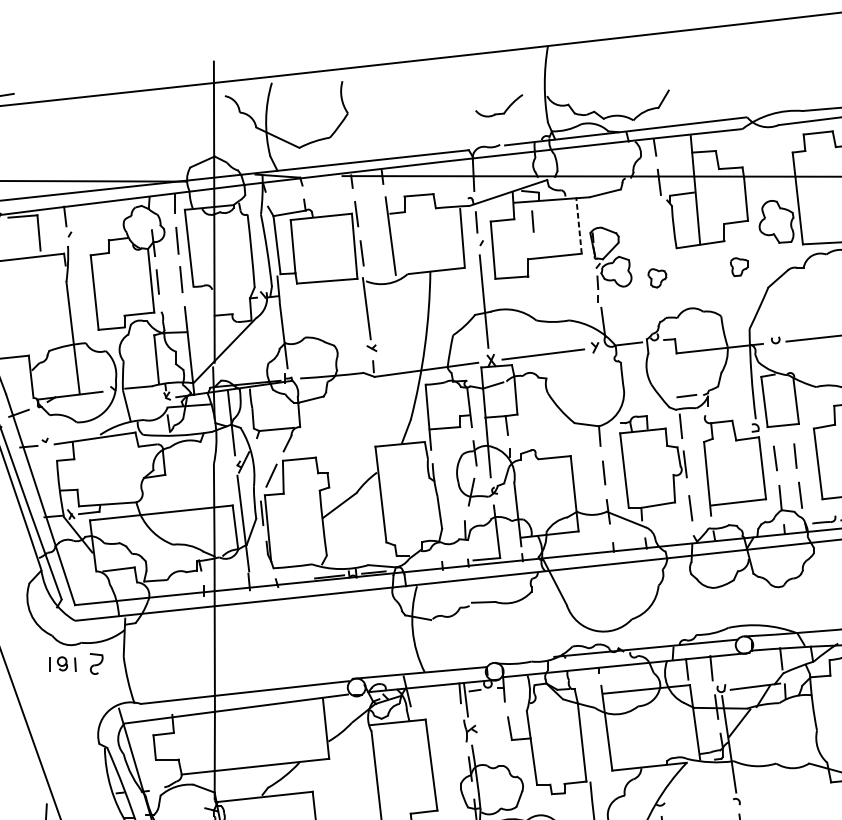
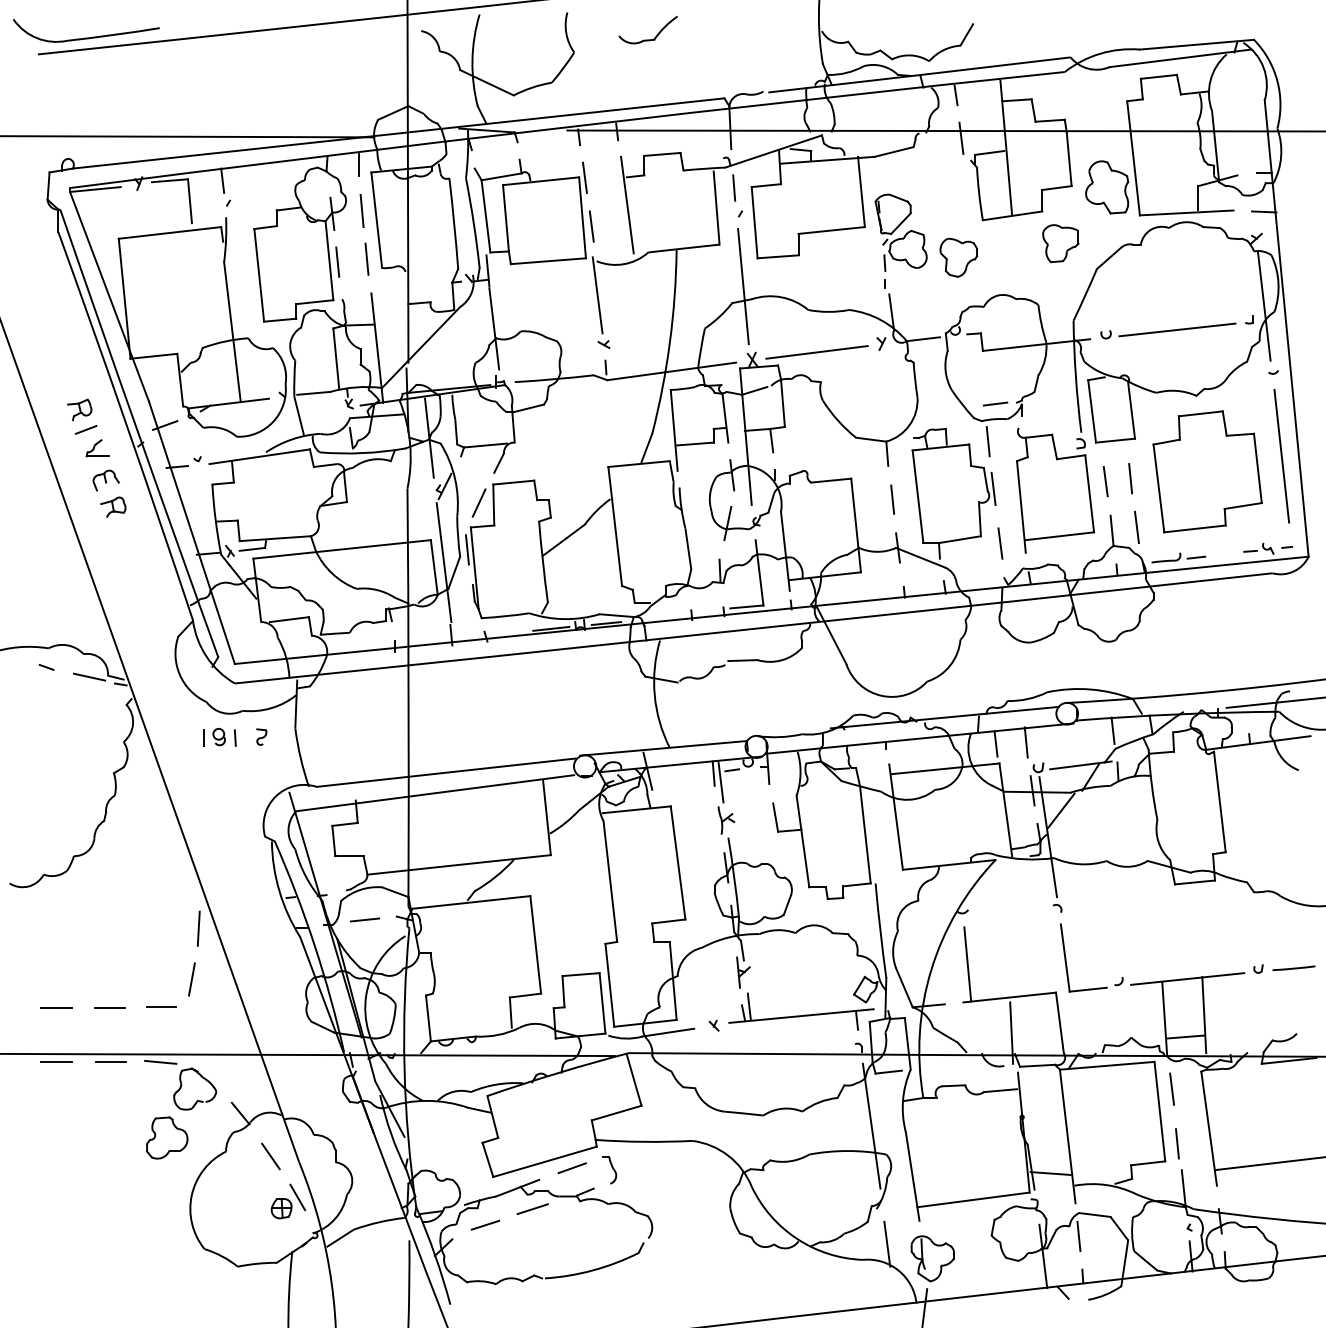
part: (498, 113) -> (647, 39), moved
line: (532, 221) -> (803, 186), removed
line: (579, 225) -> (861, 191), dashed -> solid
part: (739, 266) -> (1060, 243), size x1.67
part: (657, 278) -> (958, 257), size x1.67
part: (96, 663) -> (261, 736), size x0.62
line: (179, 810) -> (364, 919), added

